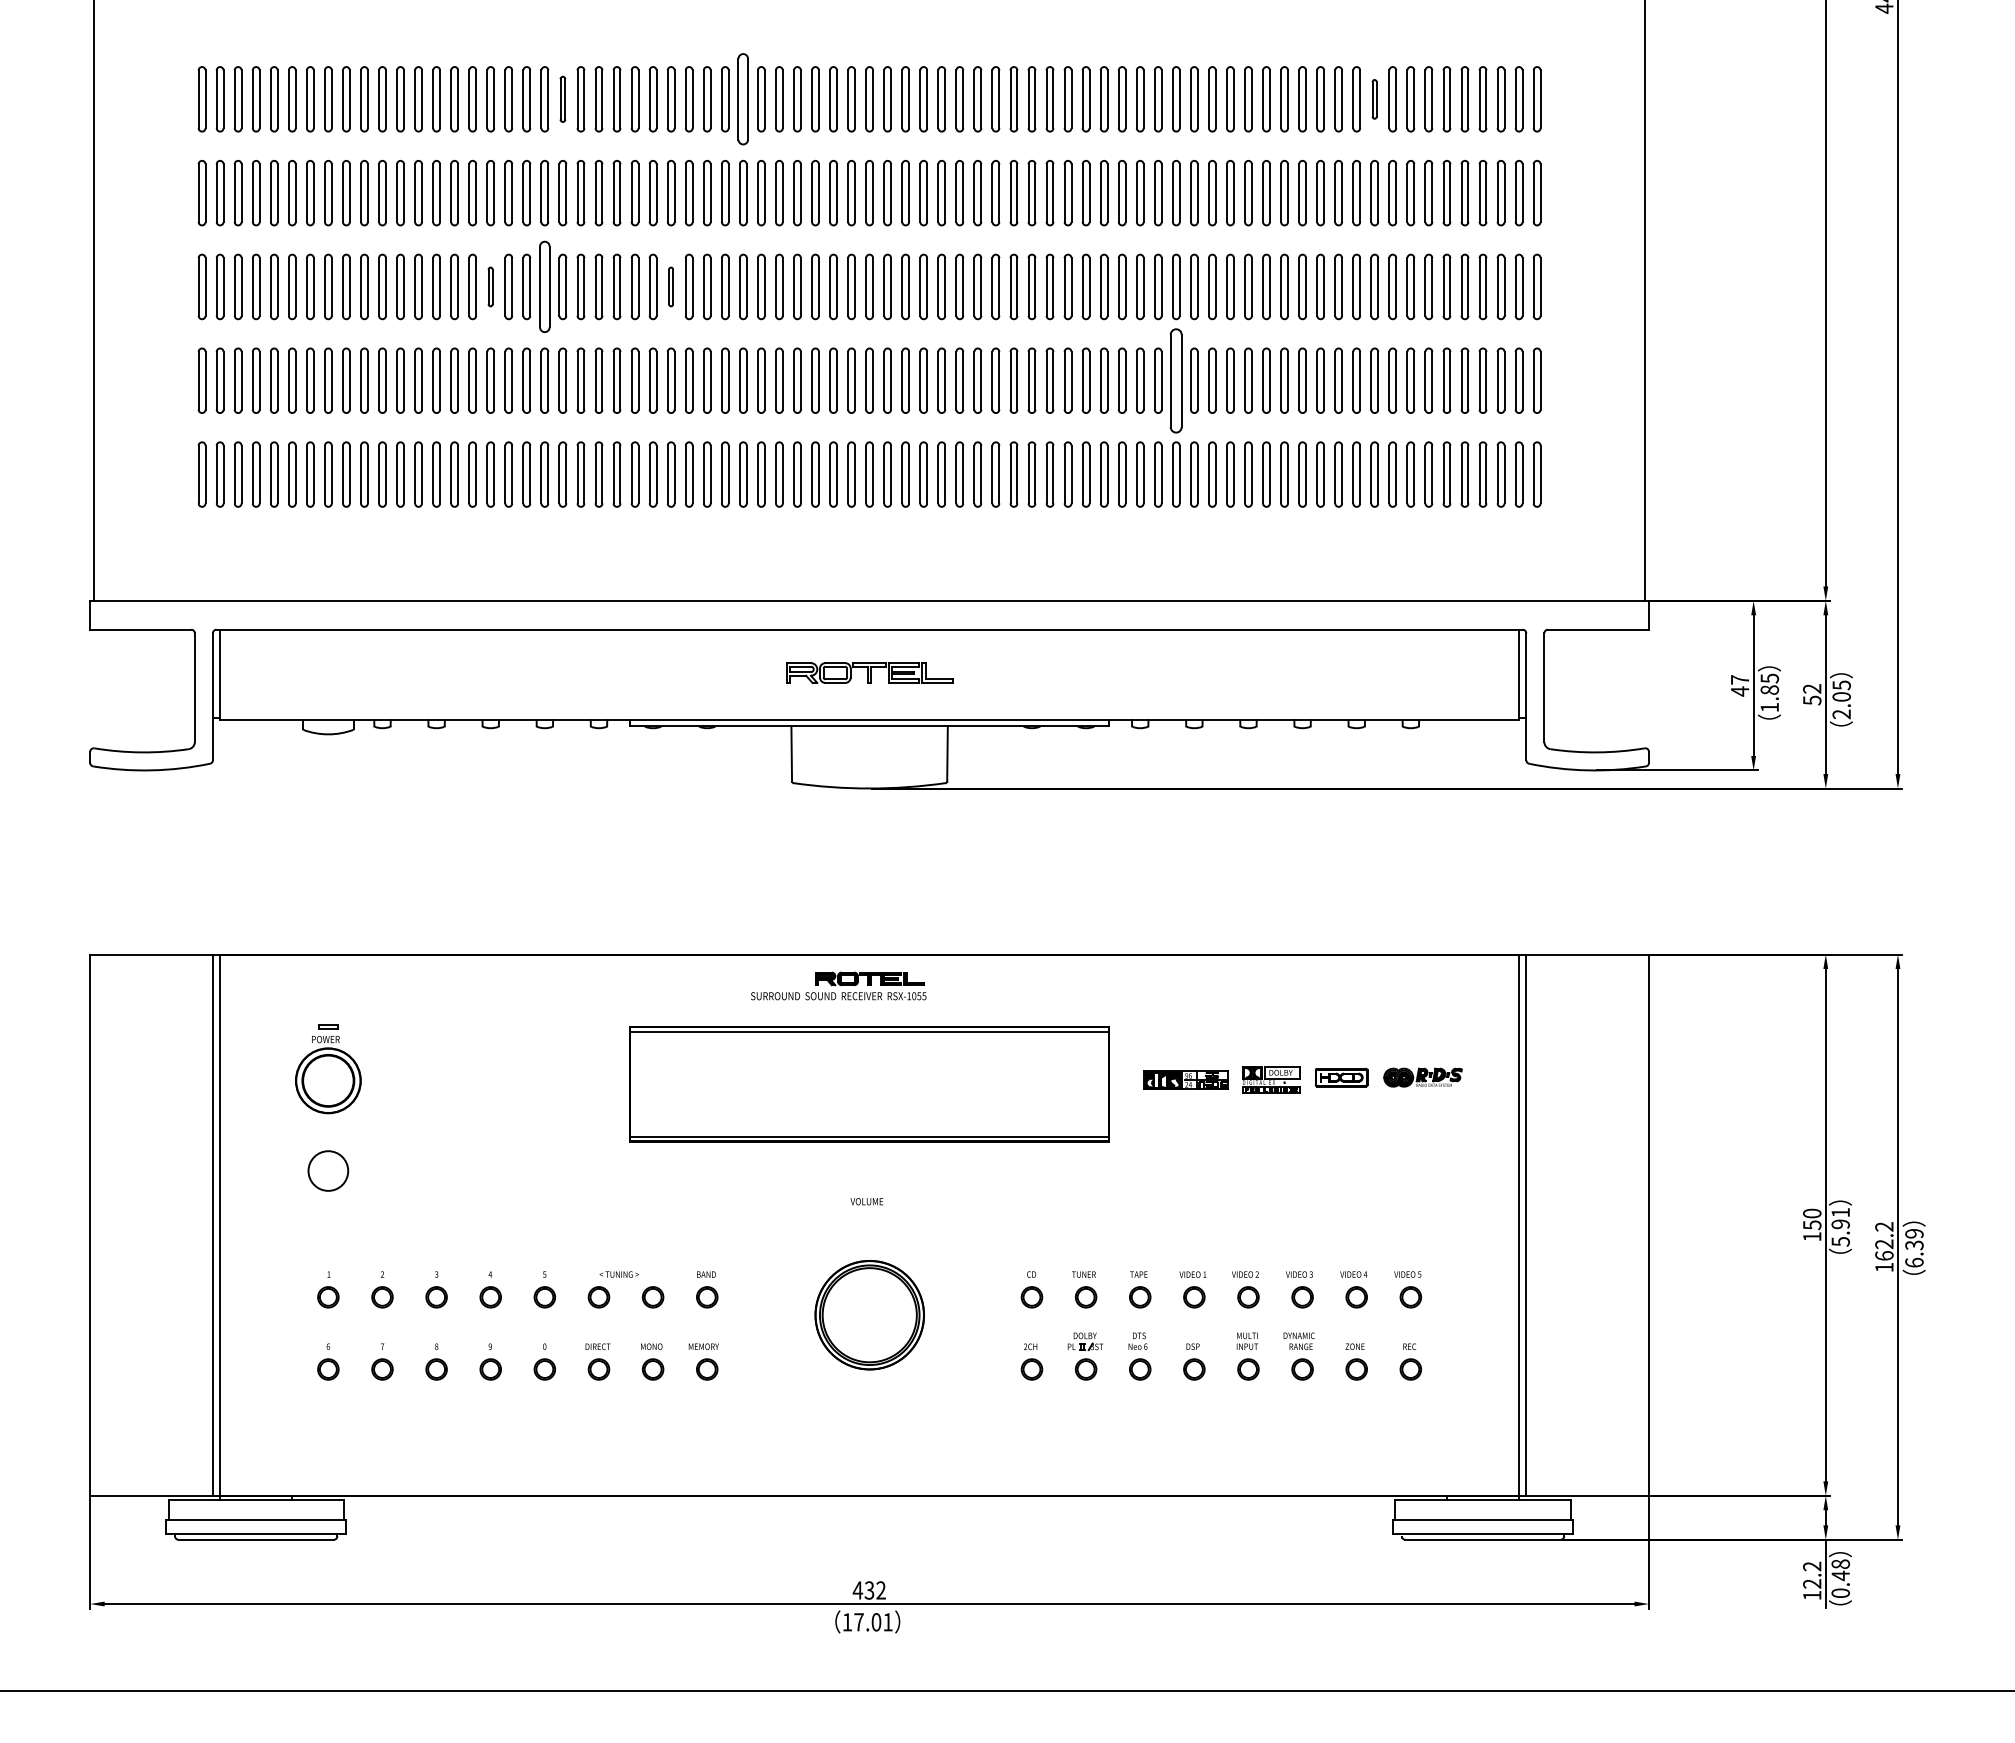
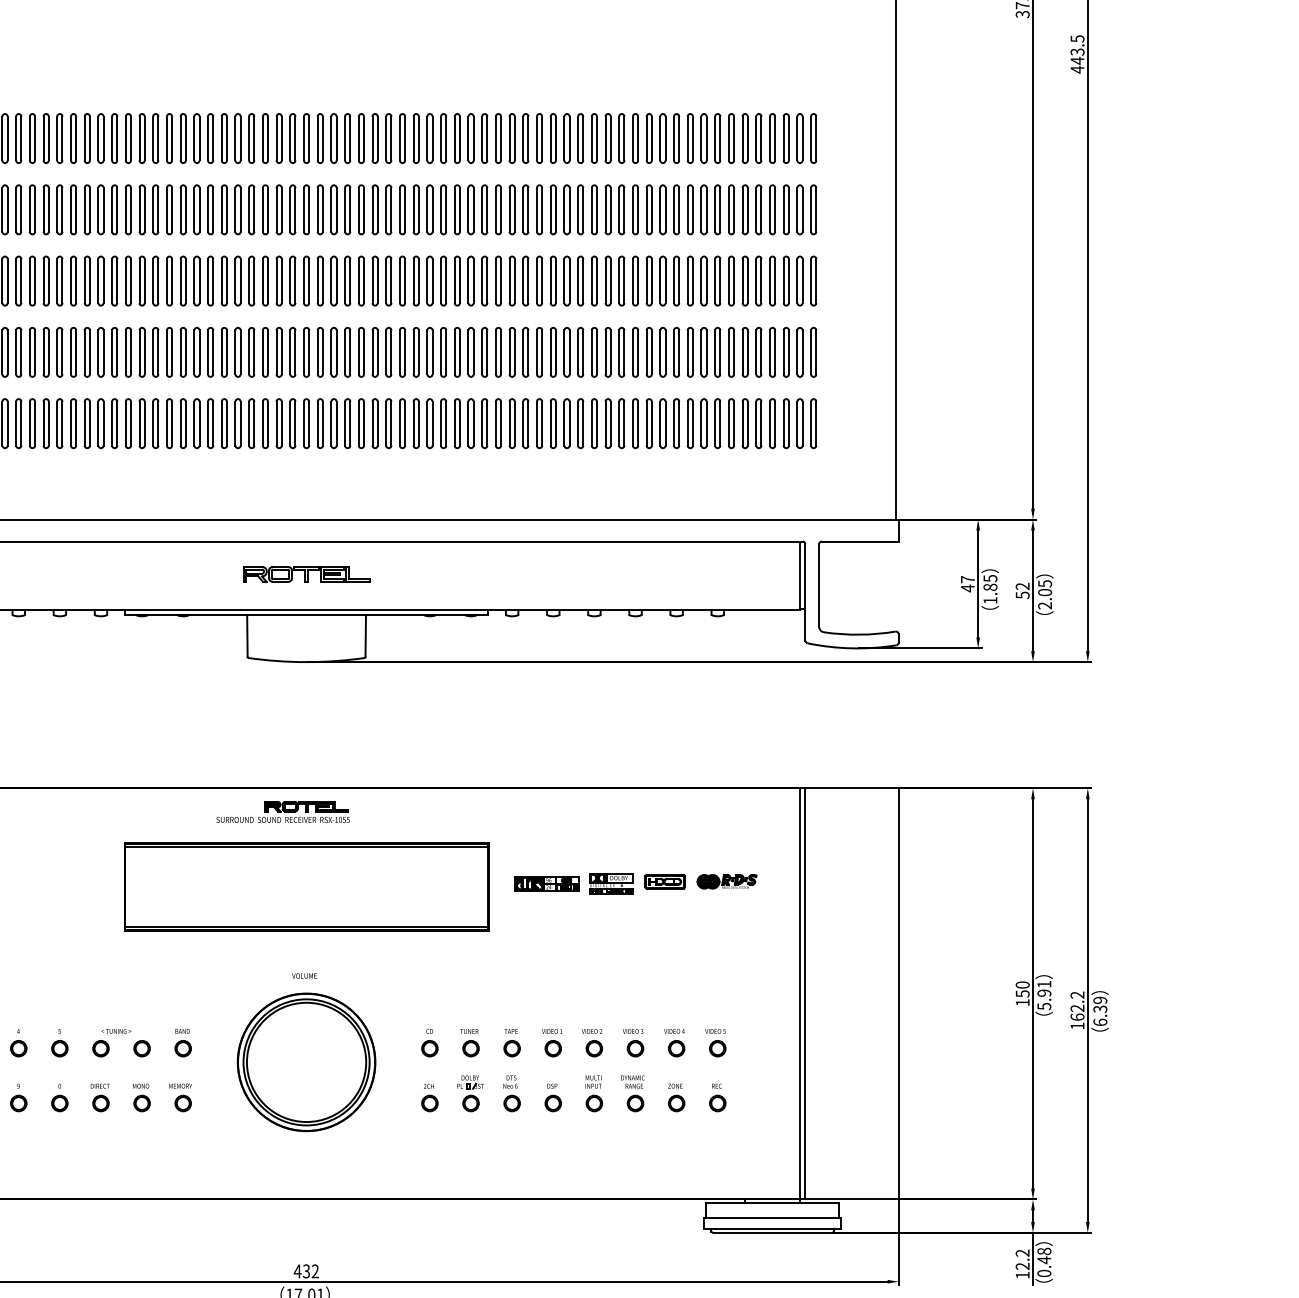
part: (562, 99) -> (73, 138), size x1.43
part: (743, 99) -> (210, 138), size x0.71
part: (1374, 99) -> (690, 138), size x1.67
part: (490, 286) -> (18, 280), size x1.67
part: (544, 286) -> (59, 280), size x0.71
part: (670, 286) -> (155, 280), size x1.67
part: (1176, 380) -> (539, 352), size x0.62
part: (869, 1314) -> (306, 1061), size x1.67

